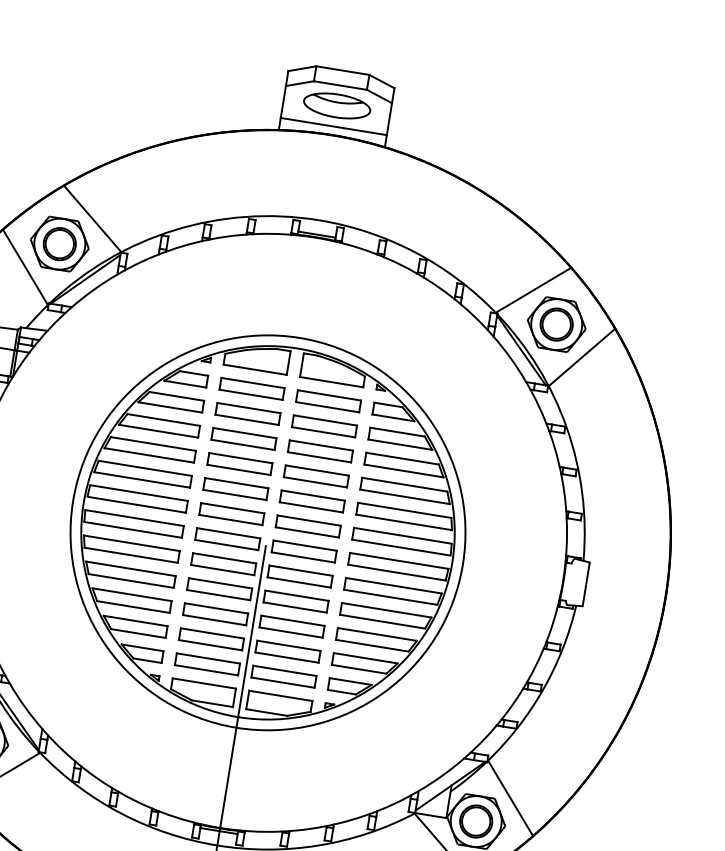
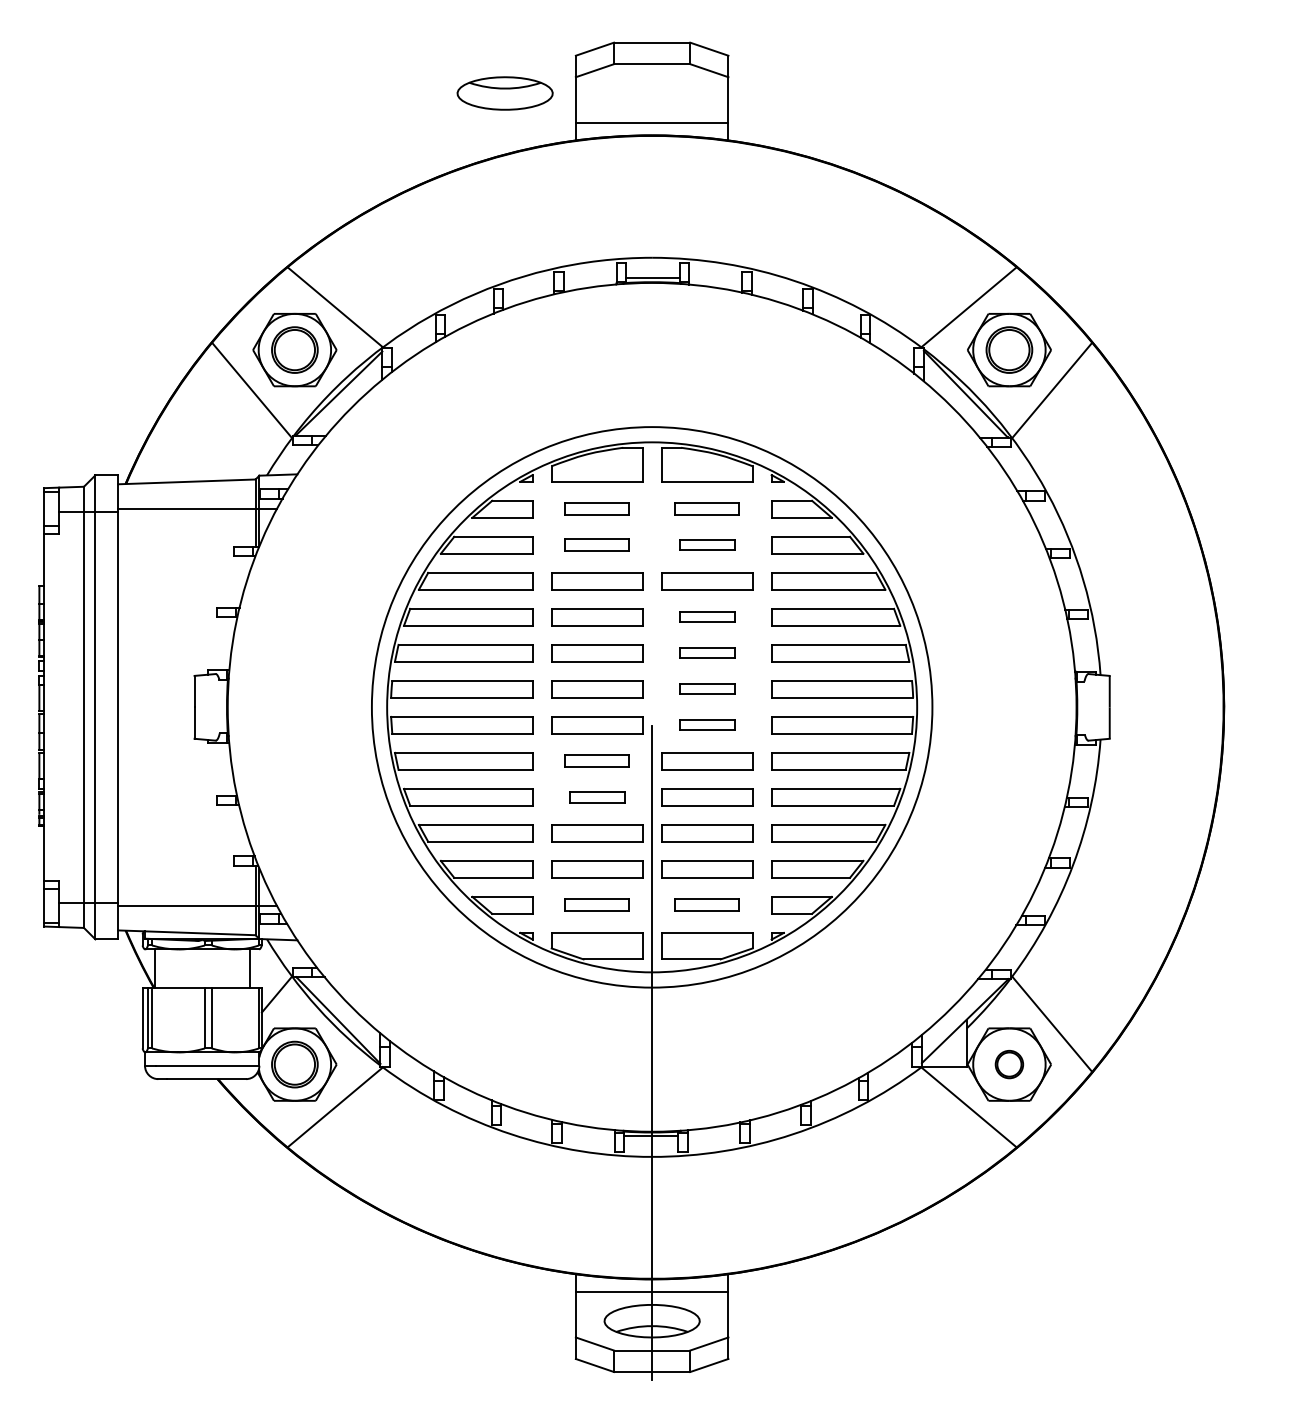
part: (336, 105) -> (504, 93), moved
part: (252, 389) -> (597, 509), size x0.7
part: (328, 401) -> (707, 509), size x0.7
part: (248, 414) -> (597, 545), size x0.7
part: (324, 426) -> (707, 545), size x0.6
part: (316, 476) -> (707, 617), size x0.6
part: (312, 501) -> (707, 653), size x0.6
part: (308, 526) -> (707, 689), size x0.6
part: (304, 551) -> (707, 725), size x0.6
part: (223, 564) -> (597, 761), size x0.7
part: (219, 589) -> (597, 797), size x0.6
part: (207, 664) -> (597, 905), size x0.7
part: (284, 676) -> (707, 905), size x0.7
part: (476, 821) -> (1009, 1064), size x0.6

